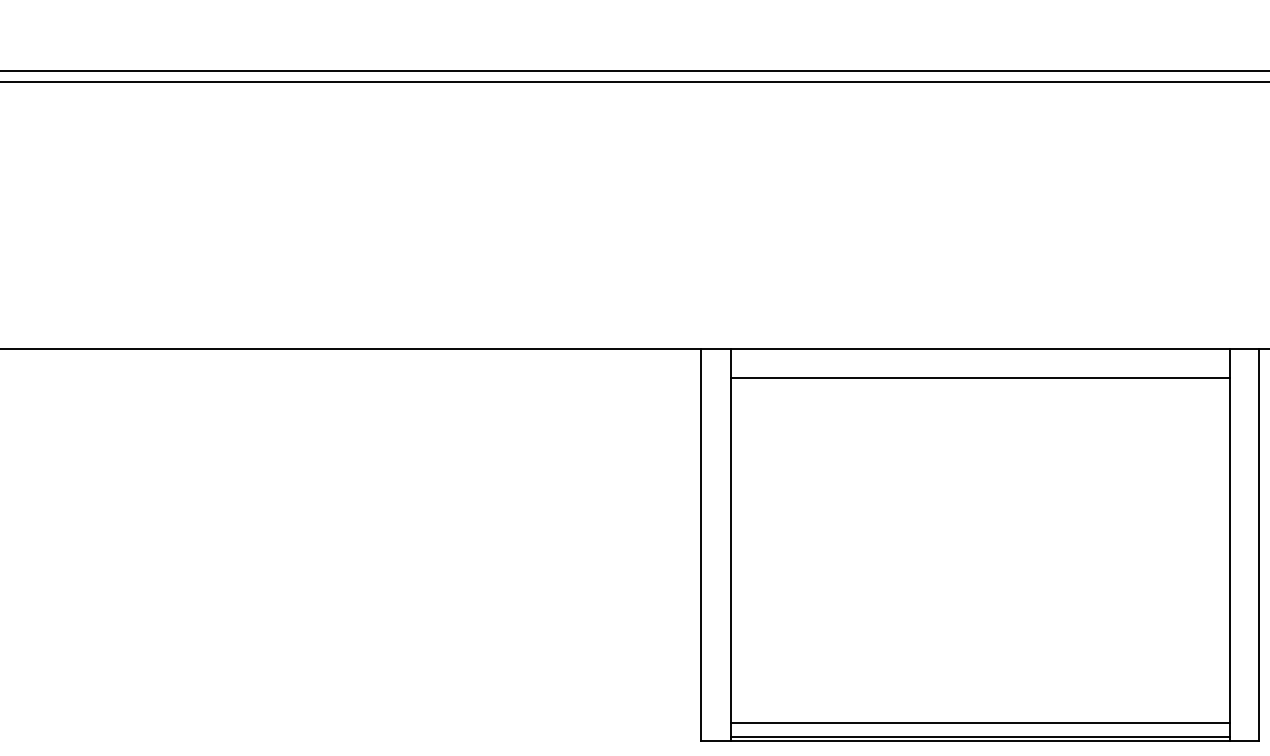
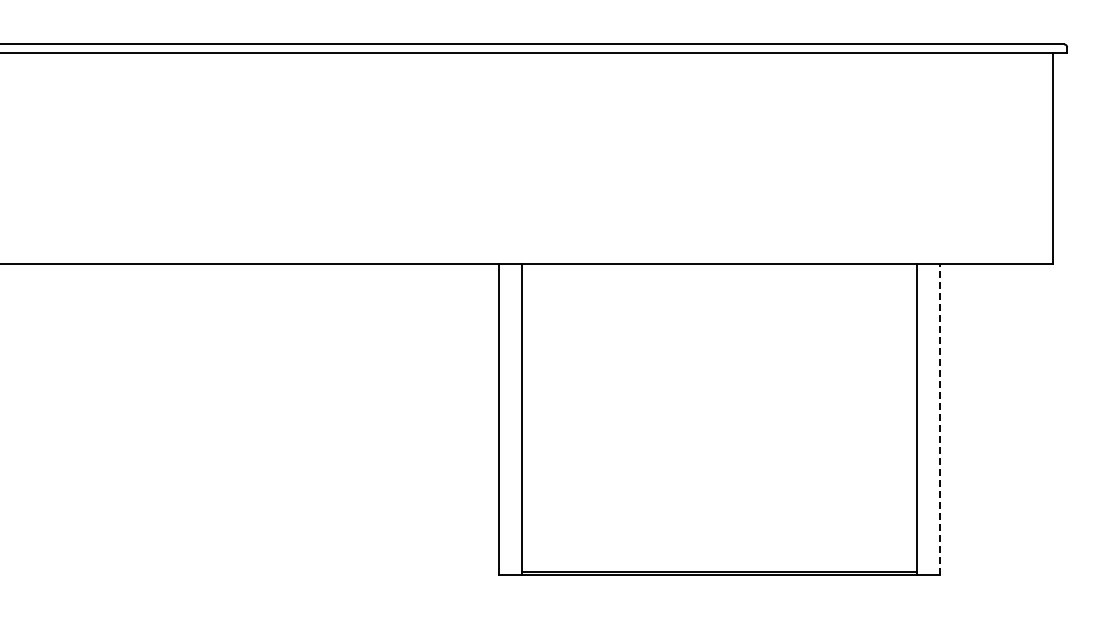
line: (980, 377) -> (719, 287), removed
line: (1259, 544) -> (940, 419), solid -> dashed
line: (980, 723) -> (719, 560), removed

